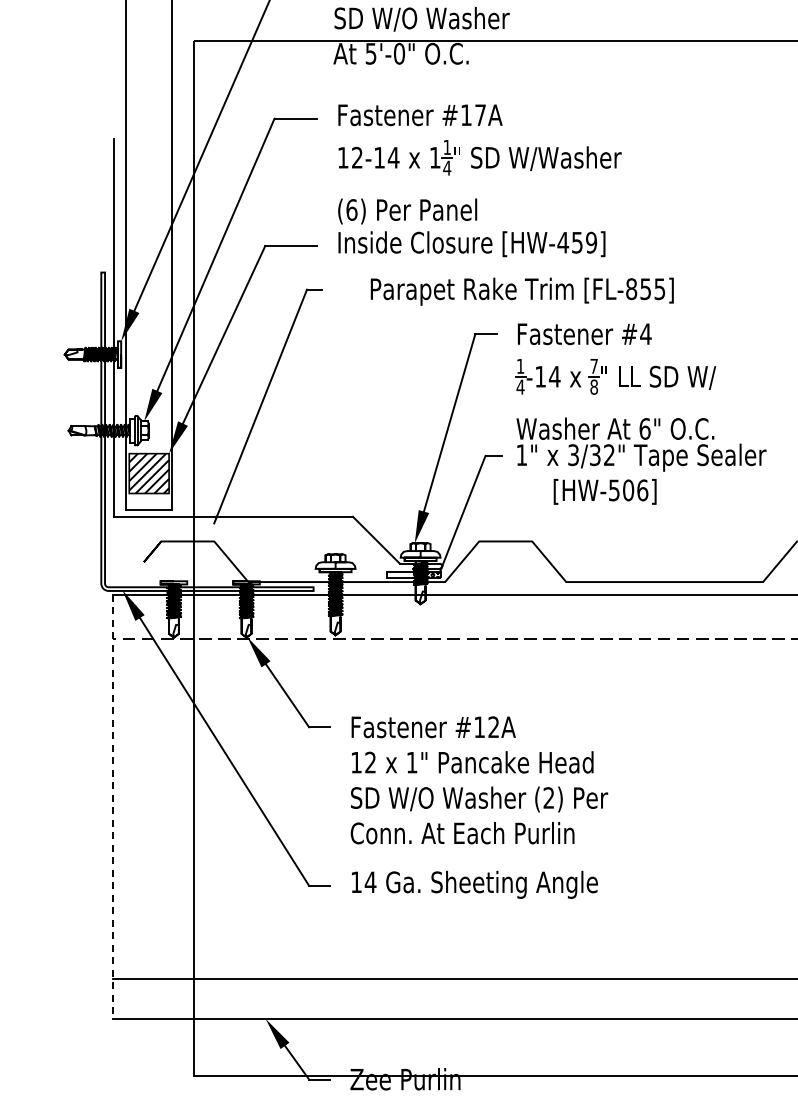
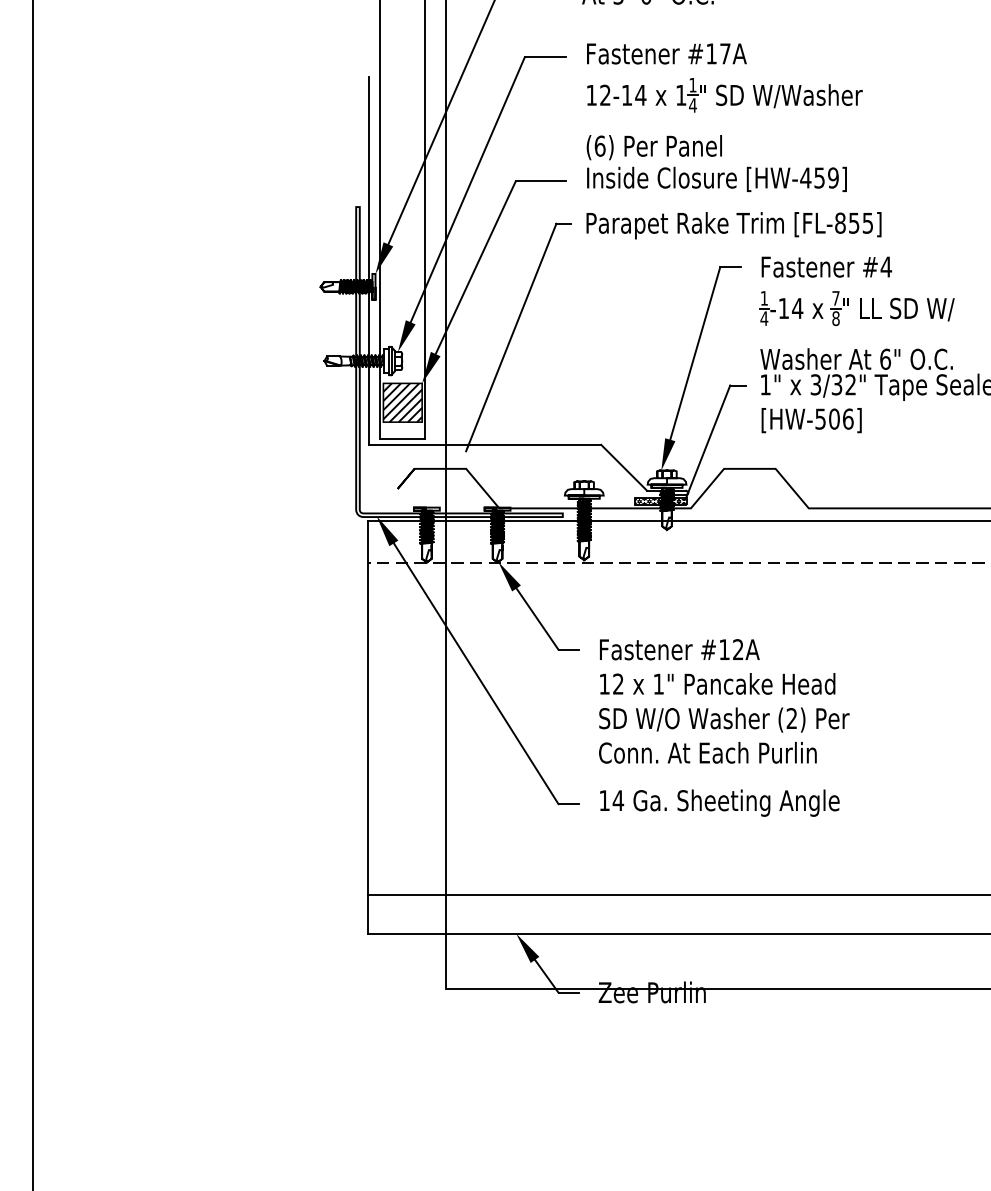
text: (521, 291) -> (733, 225), moved
text: (604, 491) -> (811, 420), moved
hatch: (400, 574) -> (647, 501), added
line: (113, 807) -> (368, 727), dashed -> solid

